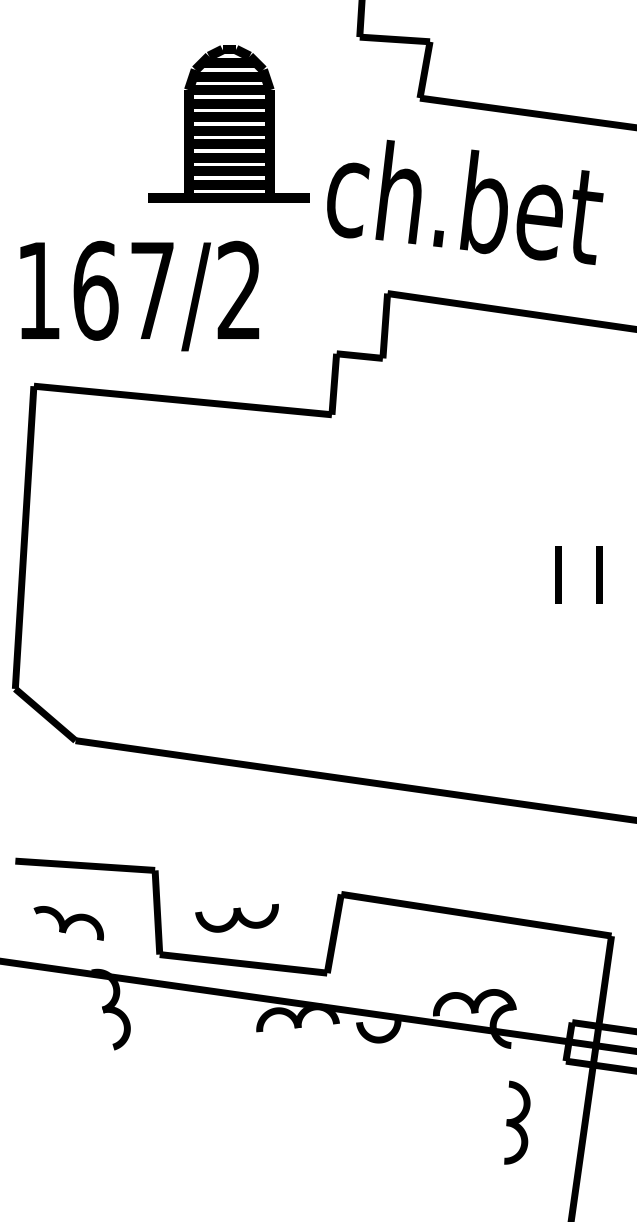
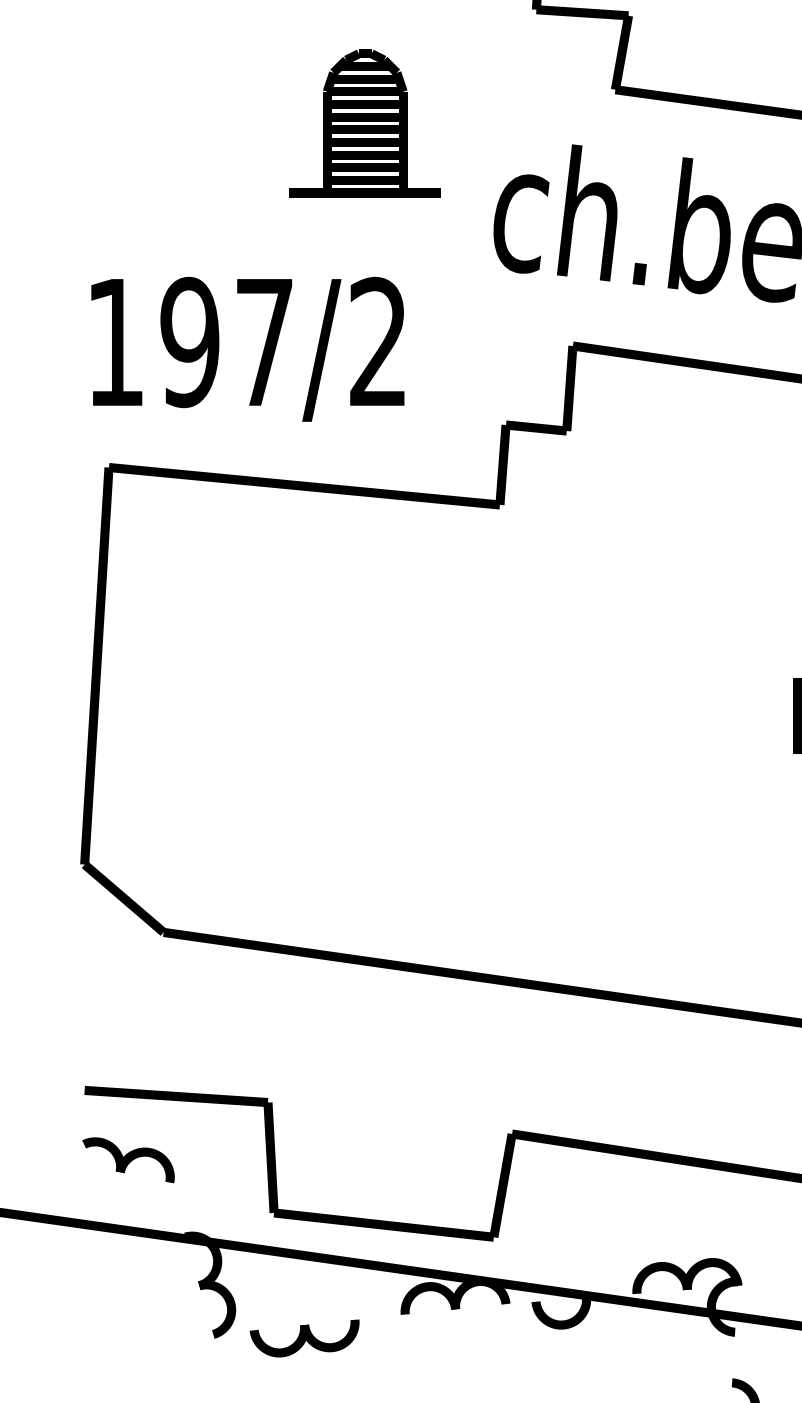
part: (228, 123) -> (364, 122), size x0.71
text: (95, 290) -> (189, 342), 167/2 -> 197/2
part: (236, 917) -> (303, 1337), moved
part: (68, 923) -> (128, 1160), moved

